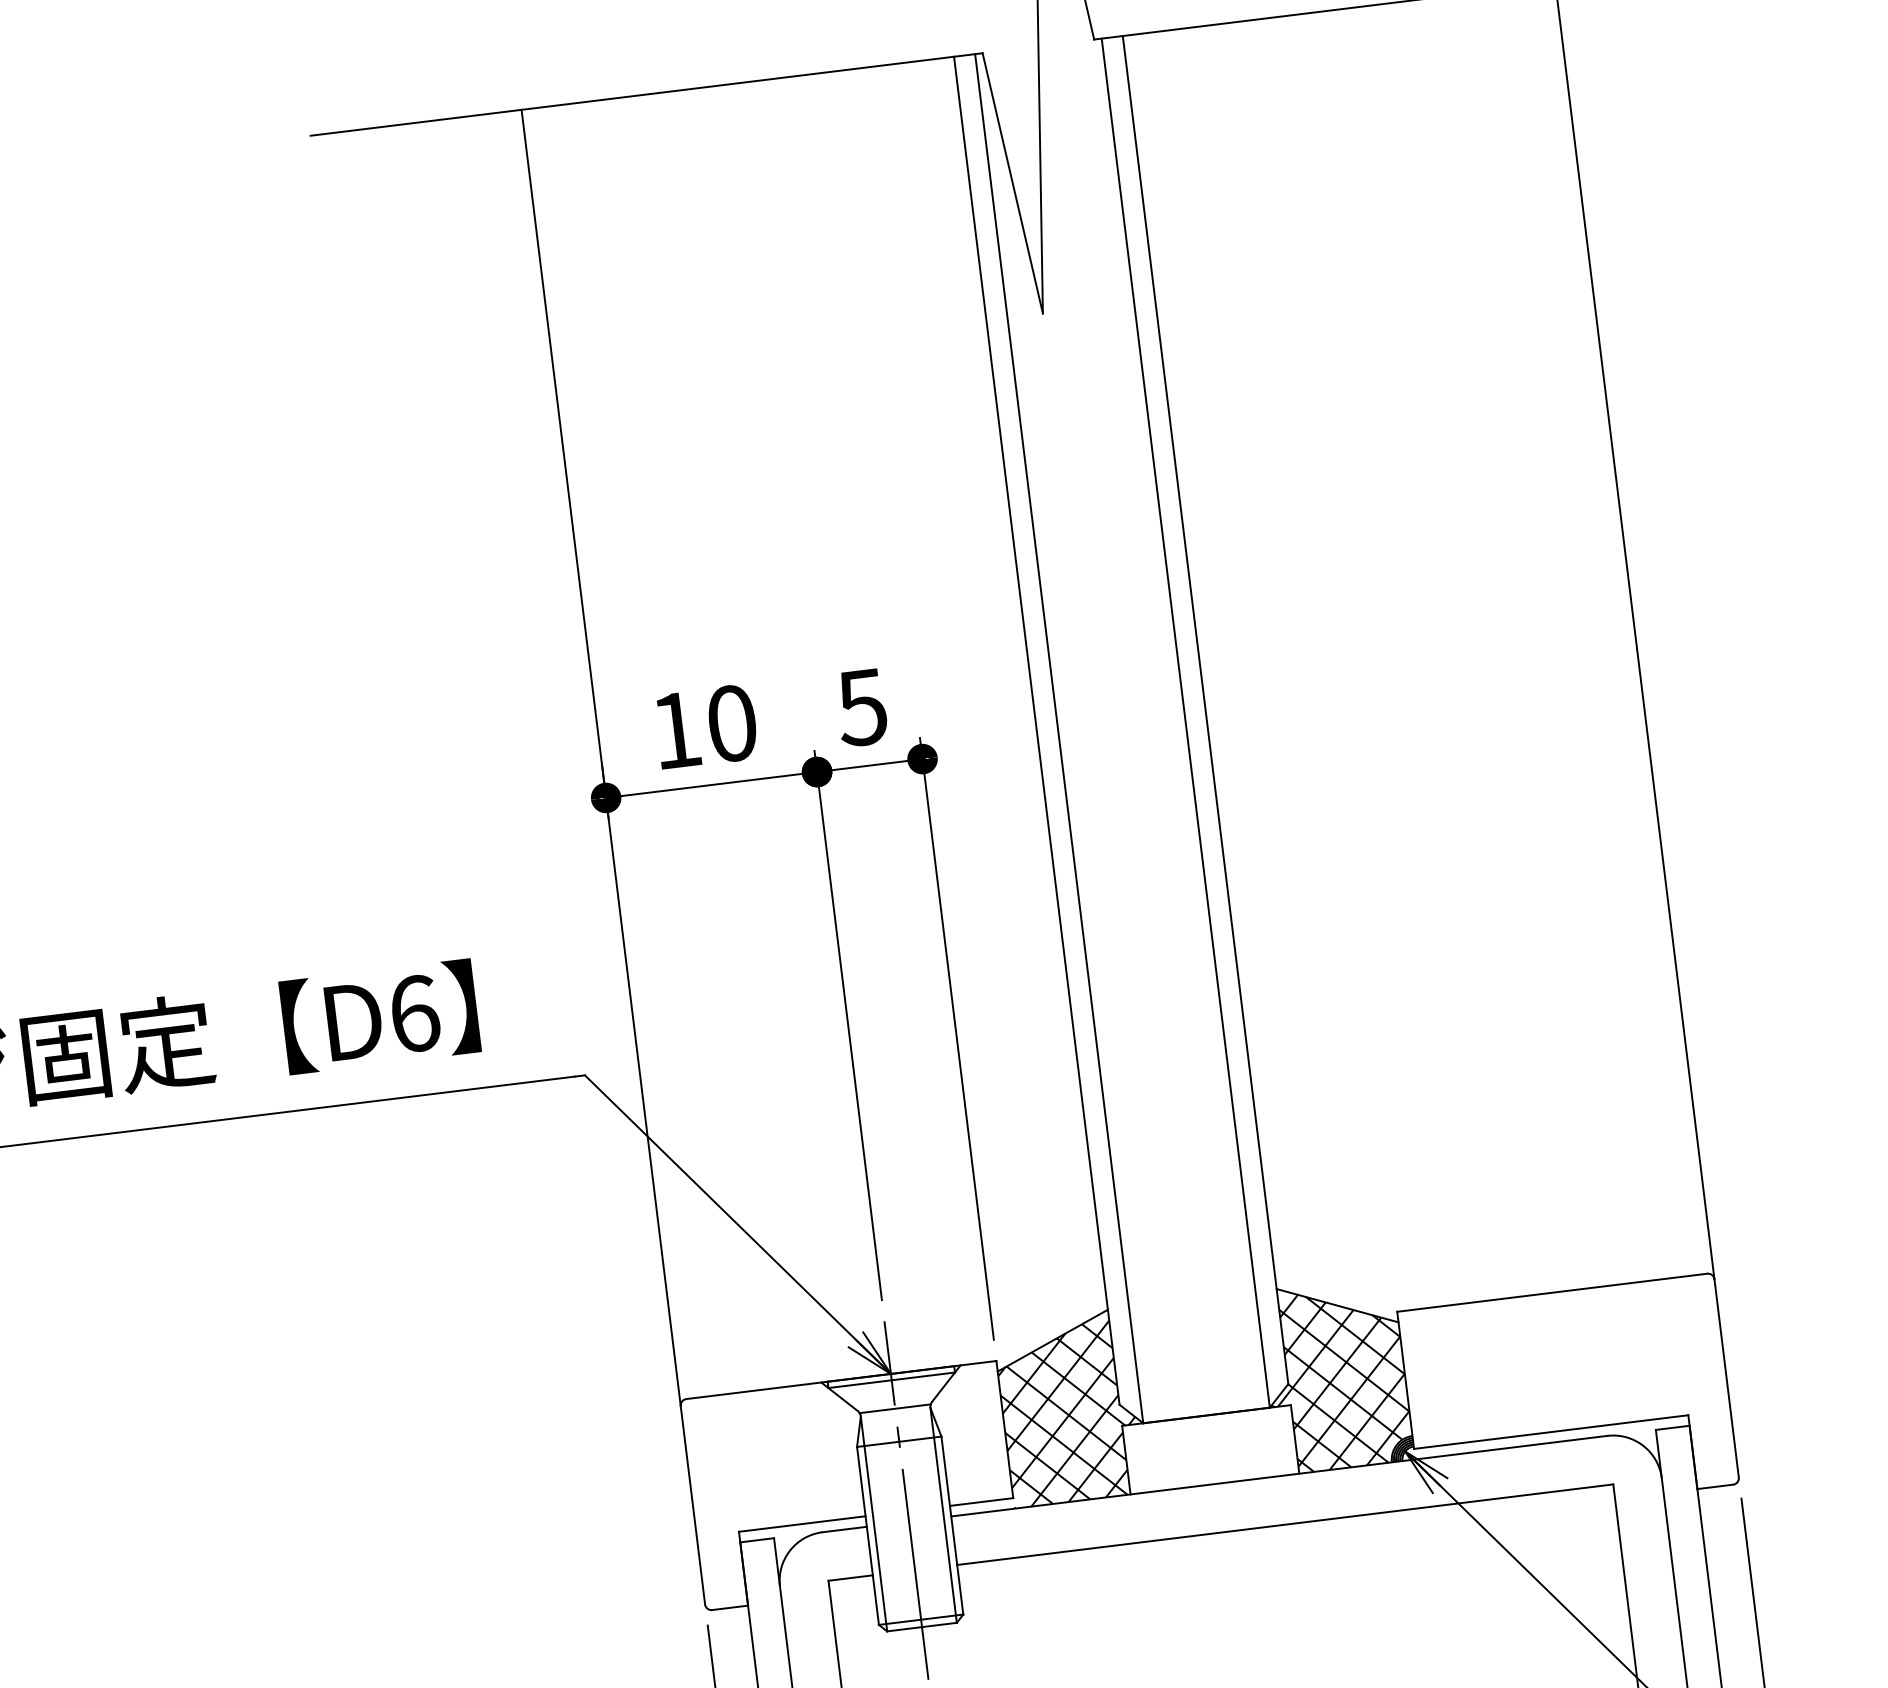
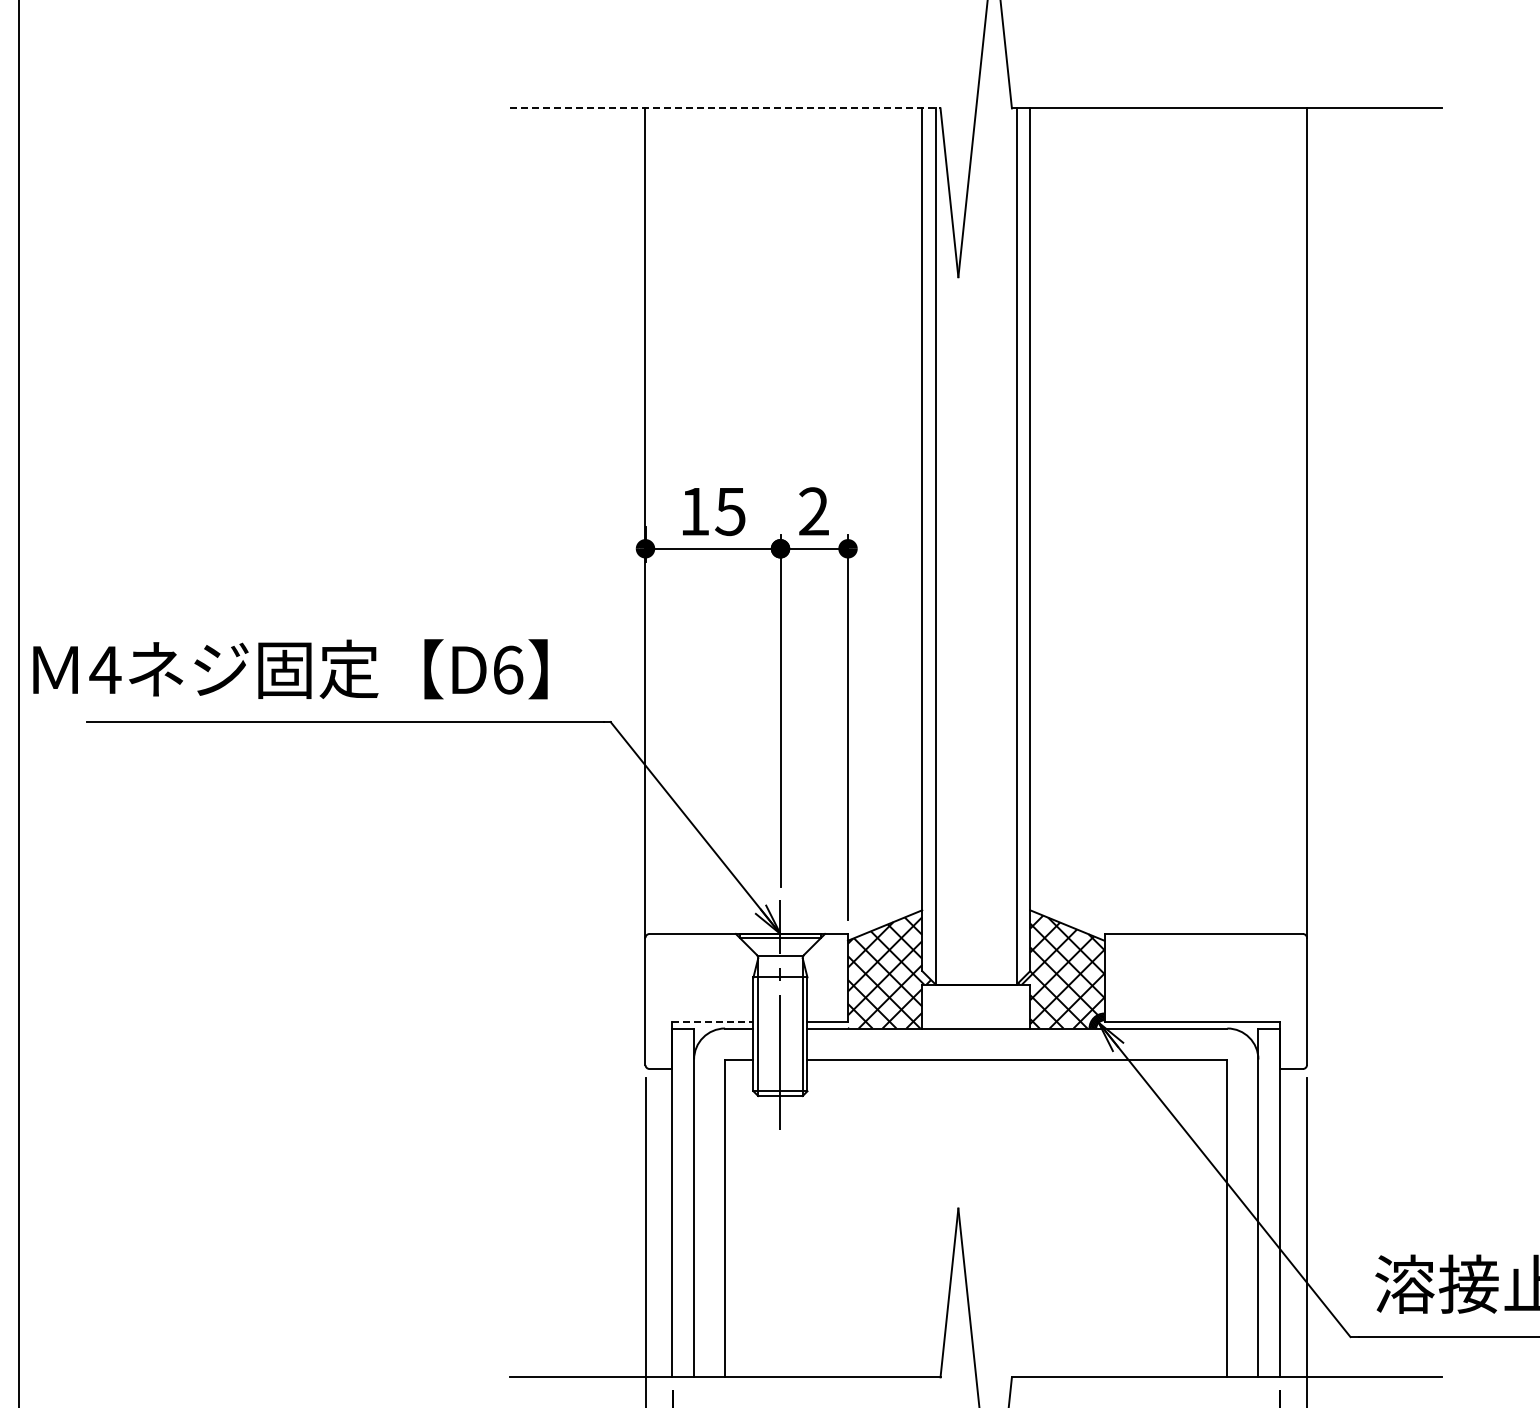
line: (646, 94) -> (725, 108), solid -> dashed
text: (861, 707) -> (813, 511), 5 -> 2
text: (731, 723) -> (730, 511), 10 -> 15
line: (801, 1523) -> (712, 1021), solid -> dashed

